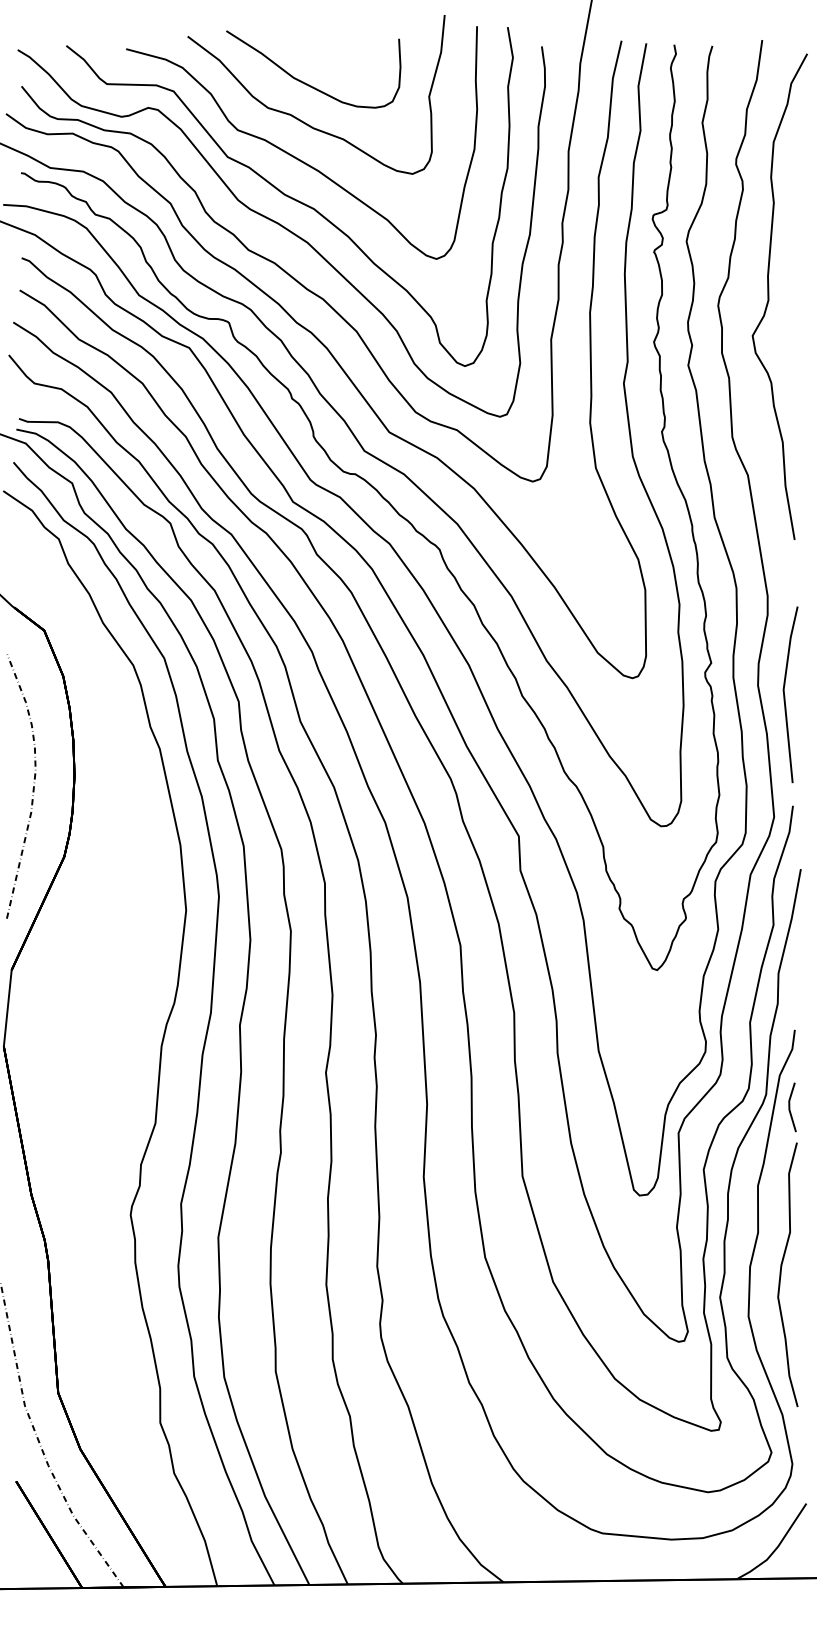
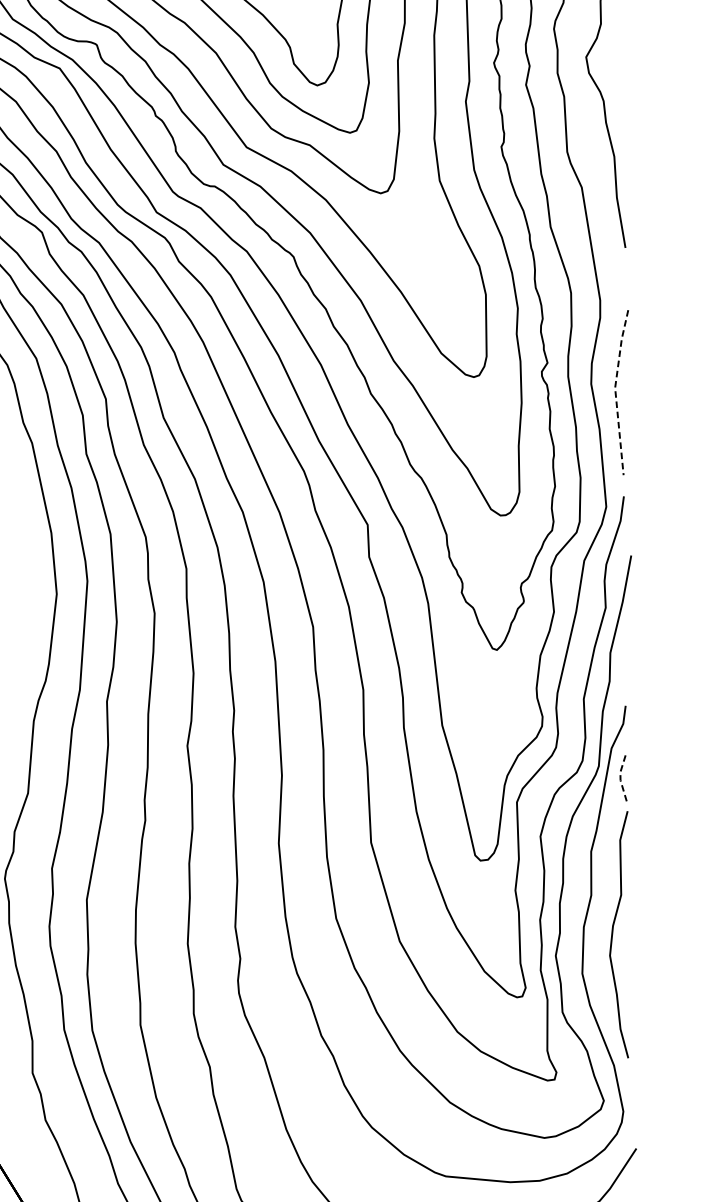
line: (784, 693) -> (615, 391), solid -> dashed
line: (789, 1106) -> (620, 777), solid -> dashed

